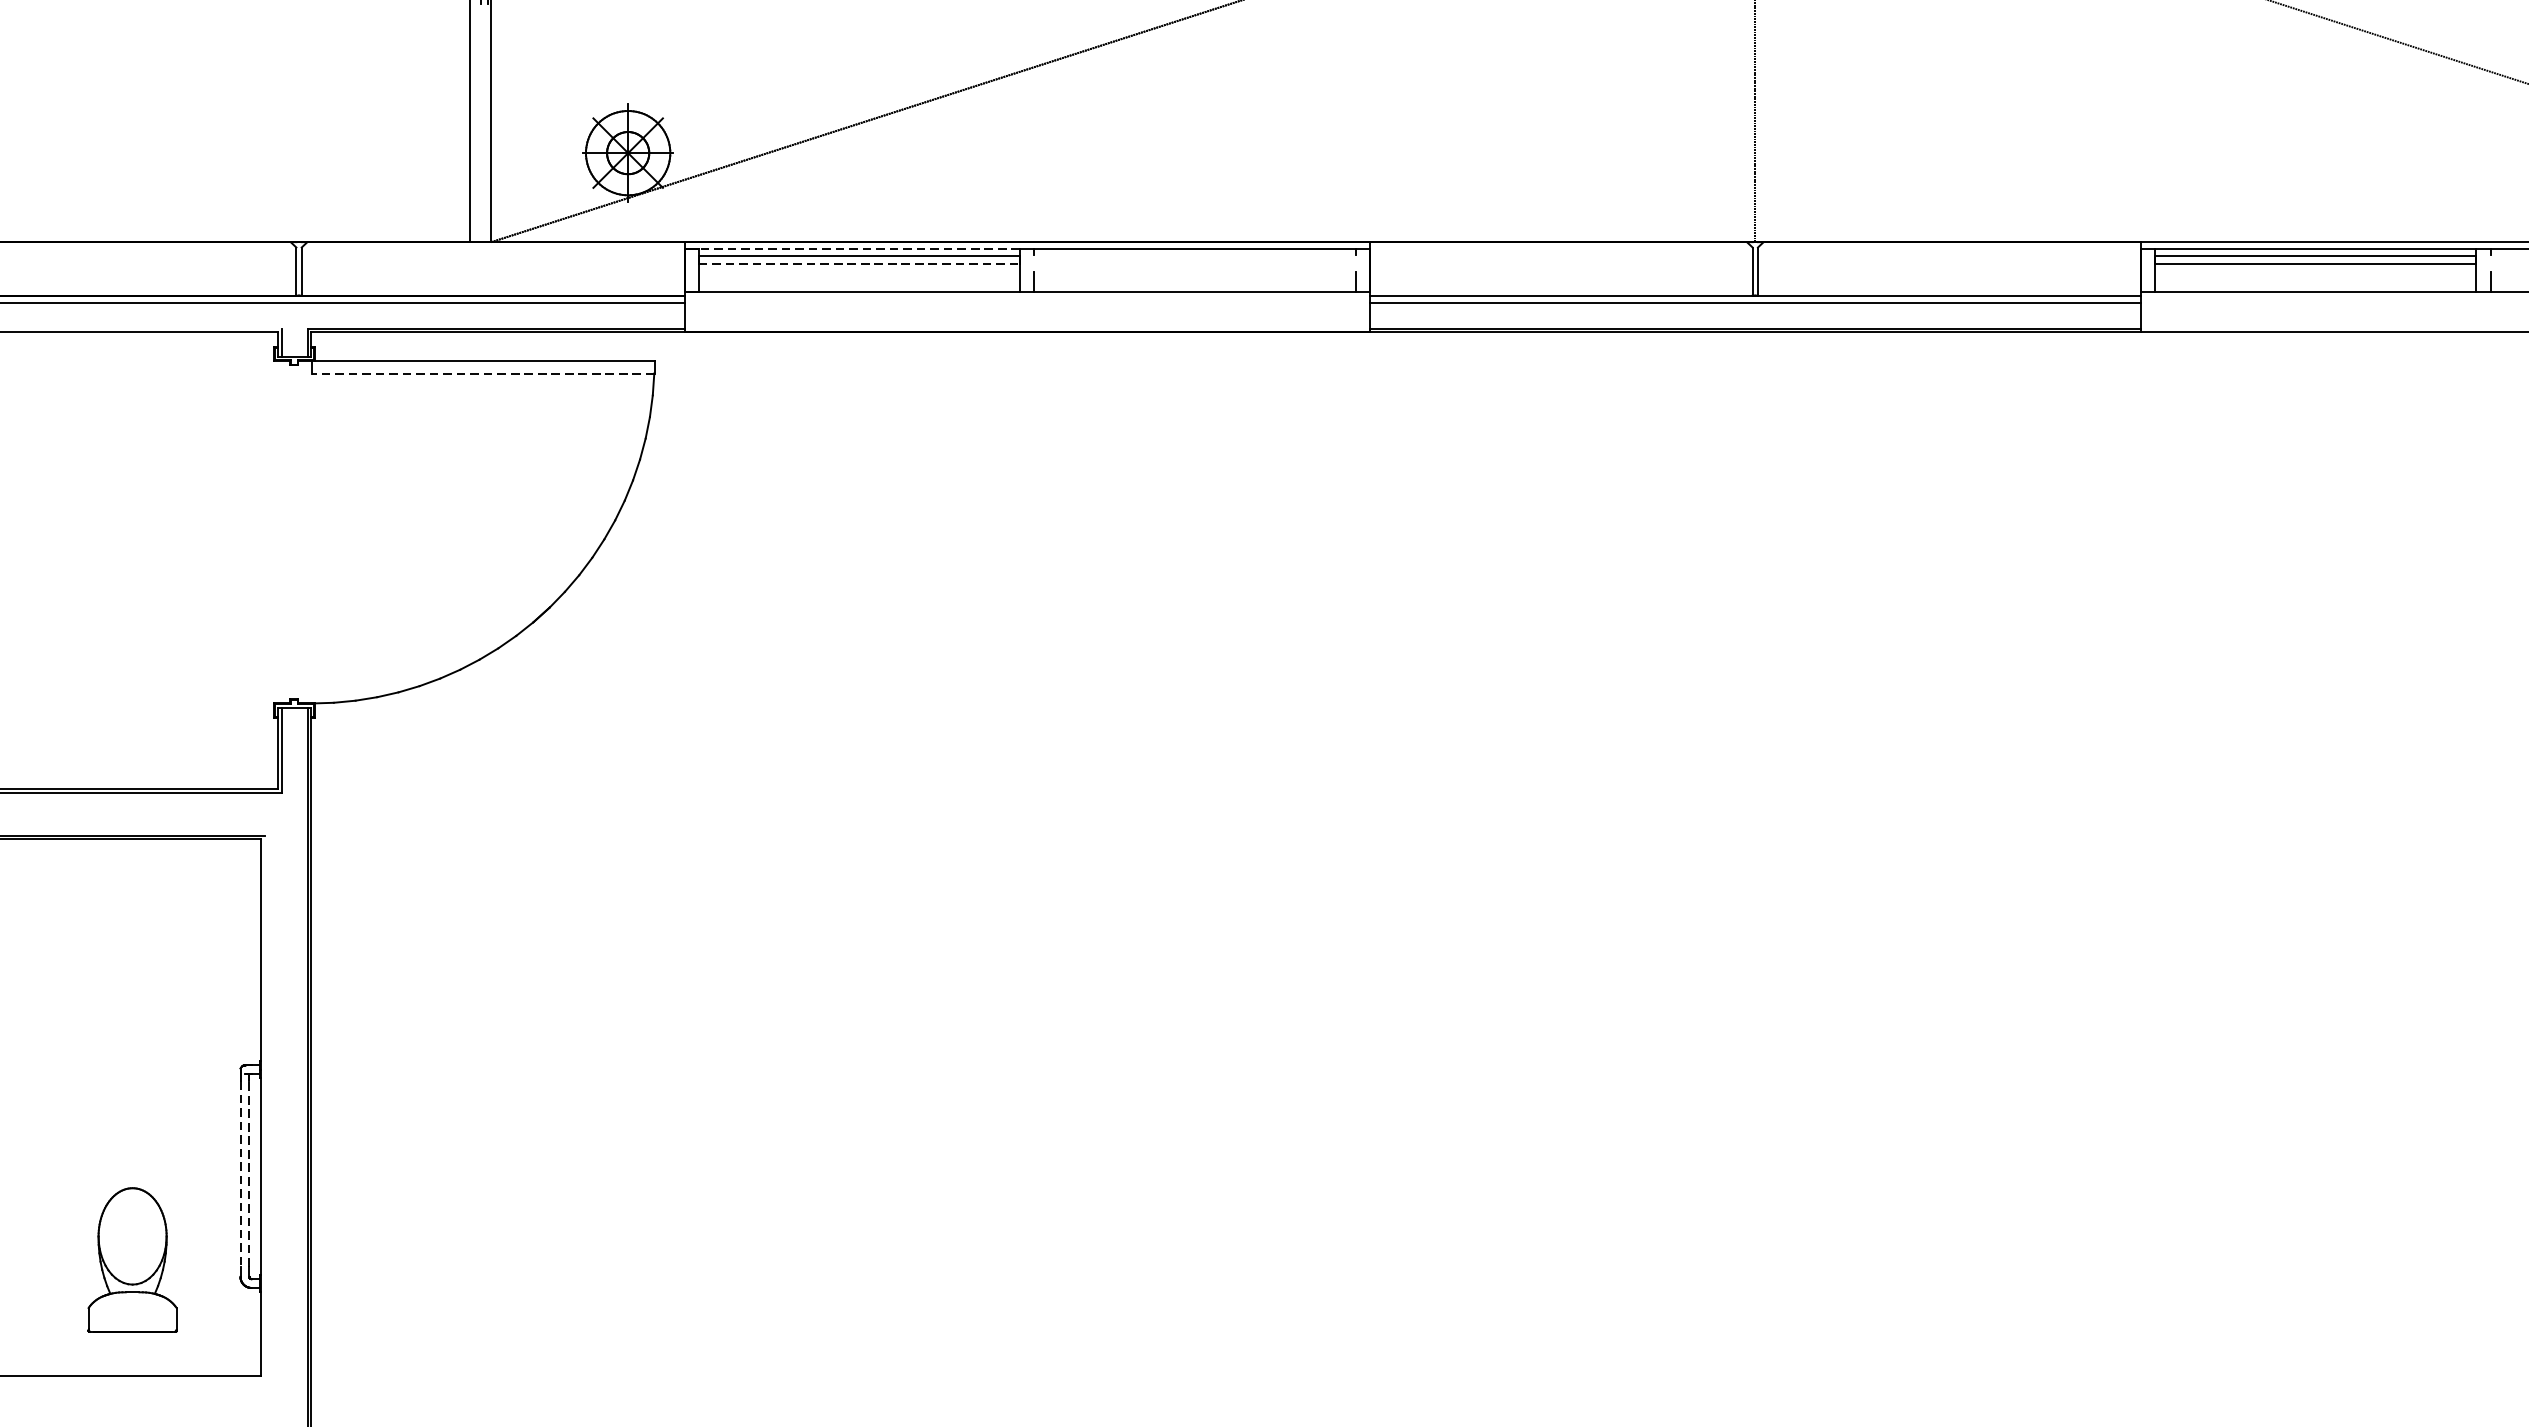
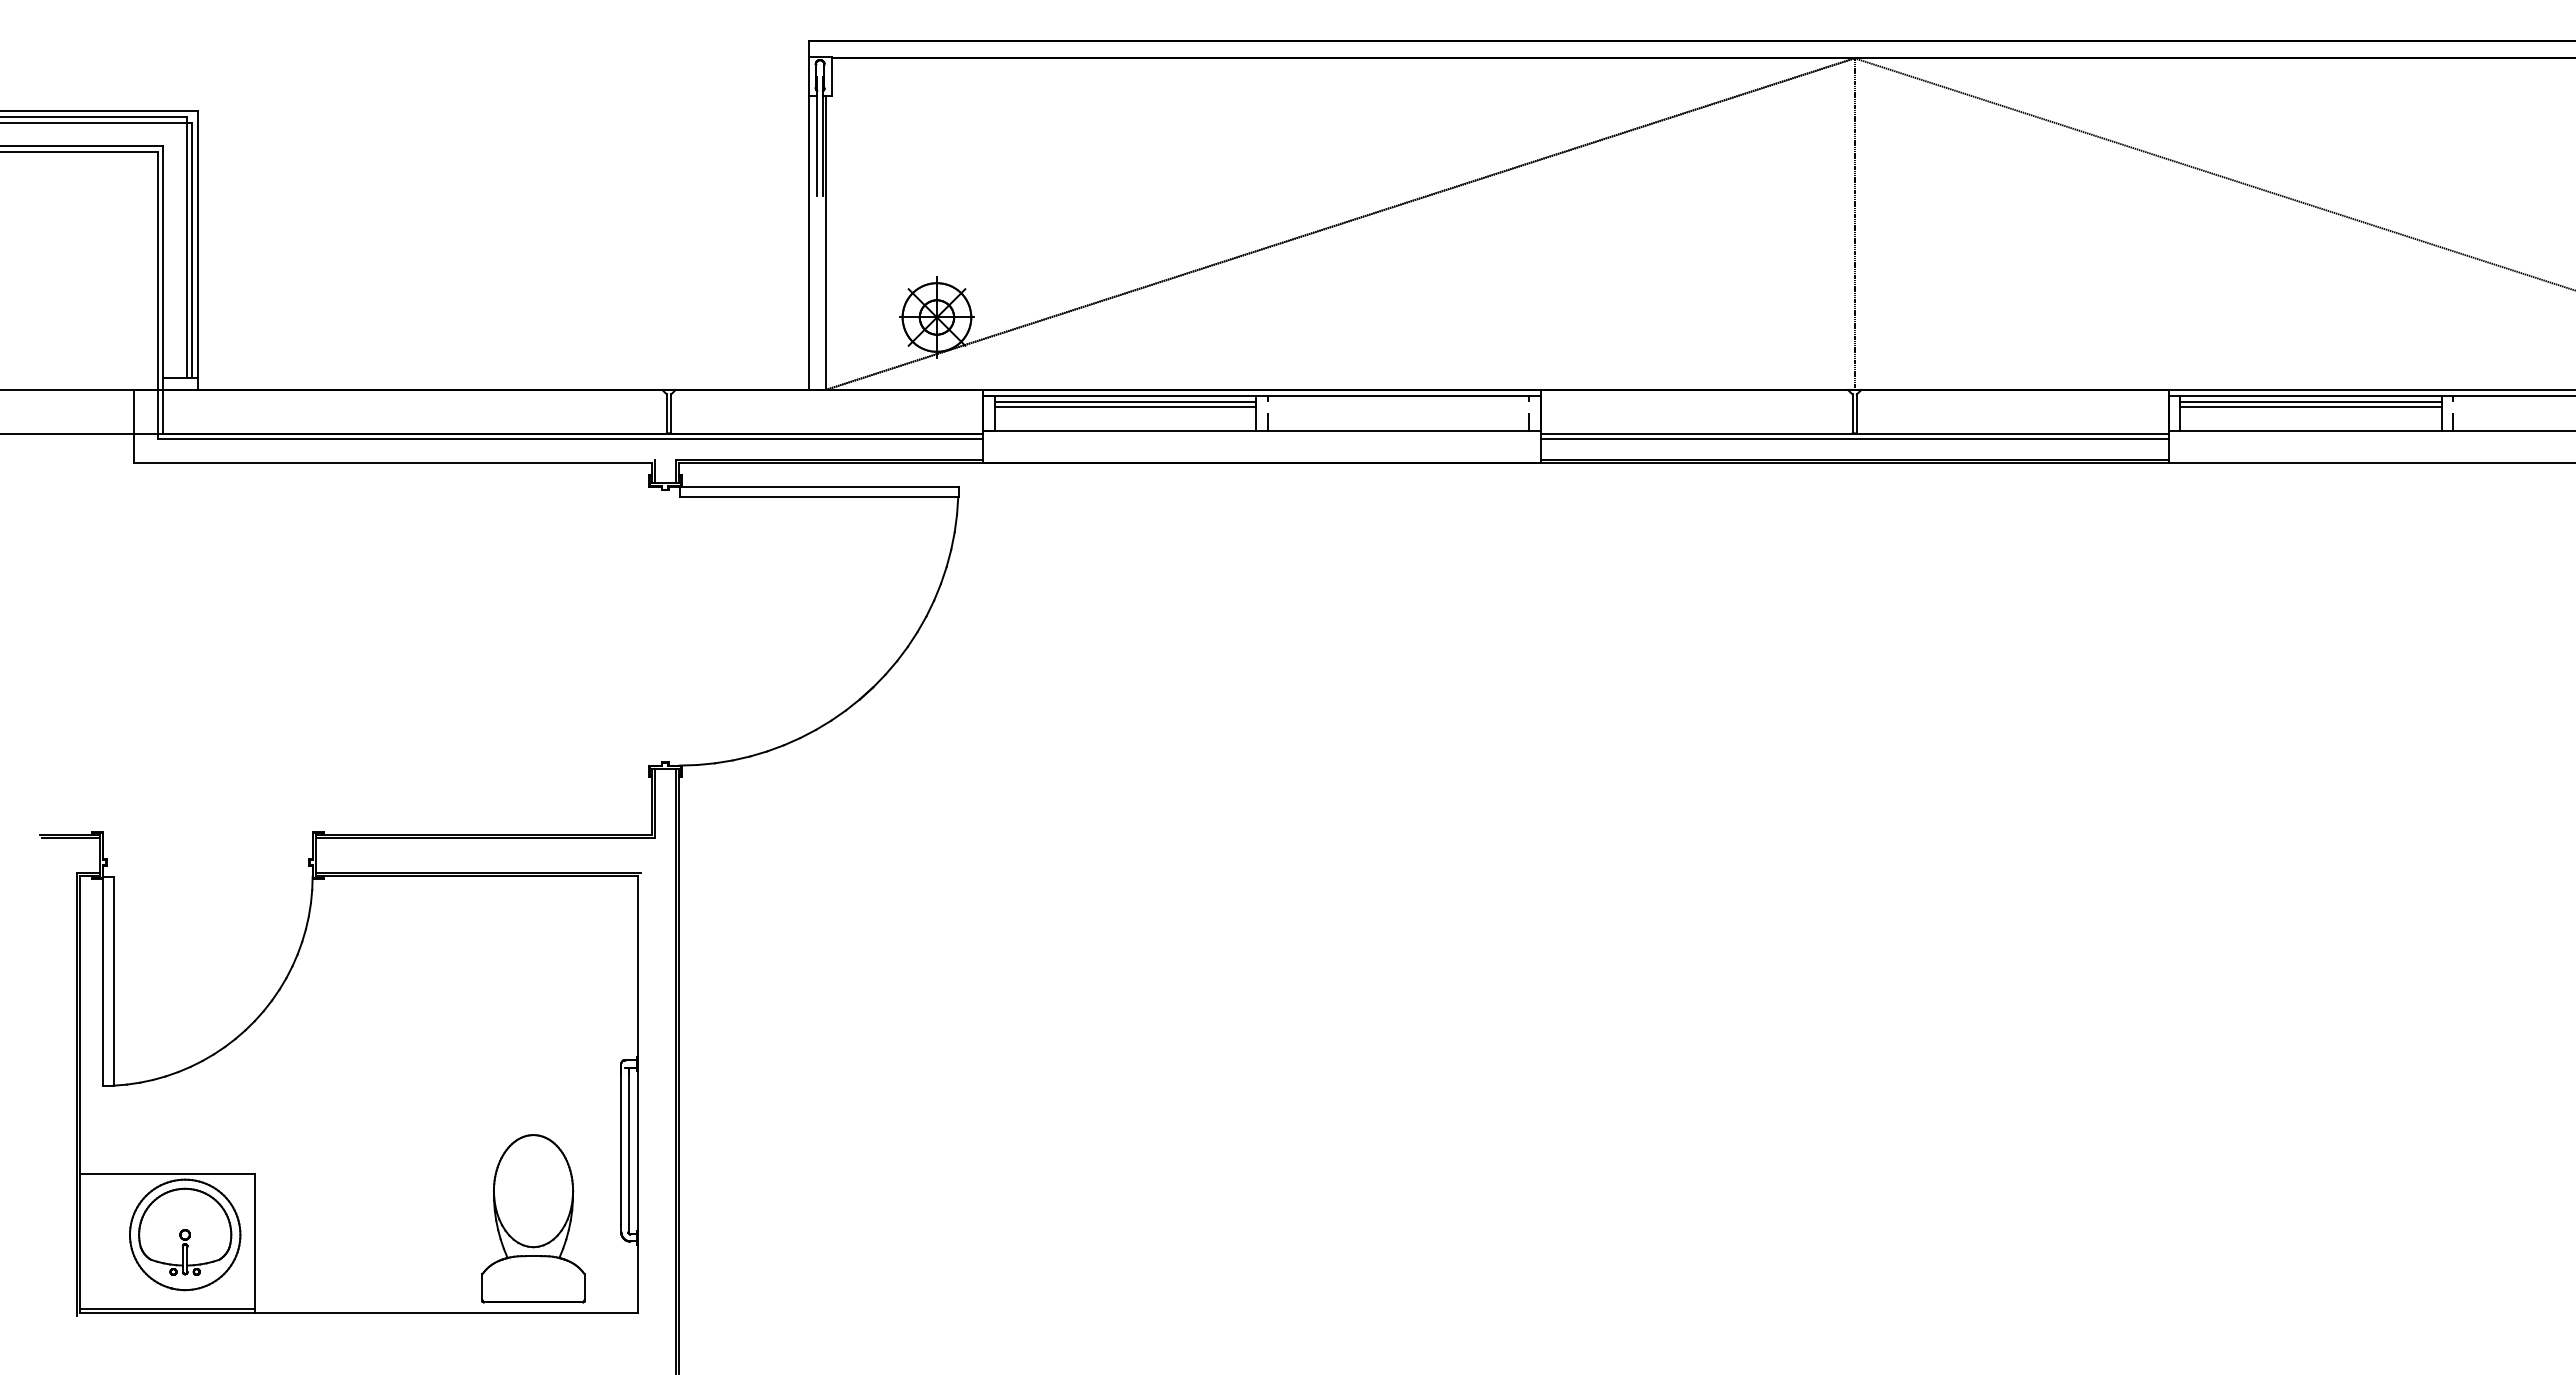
line: (859, 248) -> (1125, 395), dashed -> solid
line: (859, 263) -> (1125, 407), dashed -> solid
line: (482, 372) -> (818, 496), dashed -> solid
line: (240, 1173) -> (621, 1148), dashed -> solid
line: (249, 1173) -> (628, 1148), dashed -> solid
part: (132, 1259) -> (533, 1218), size x1.43

